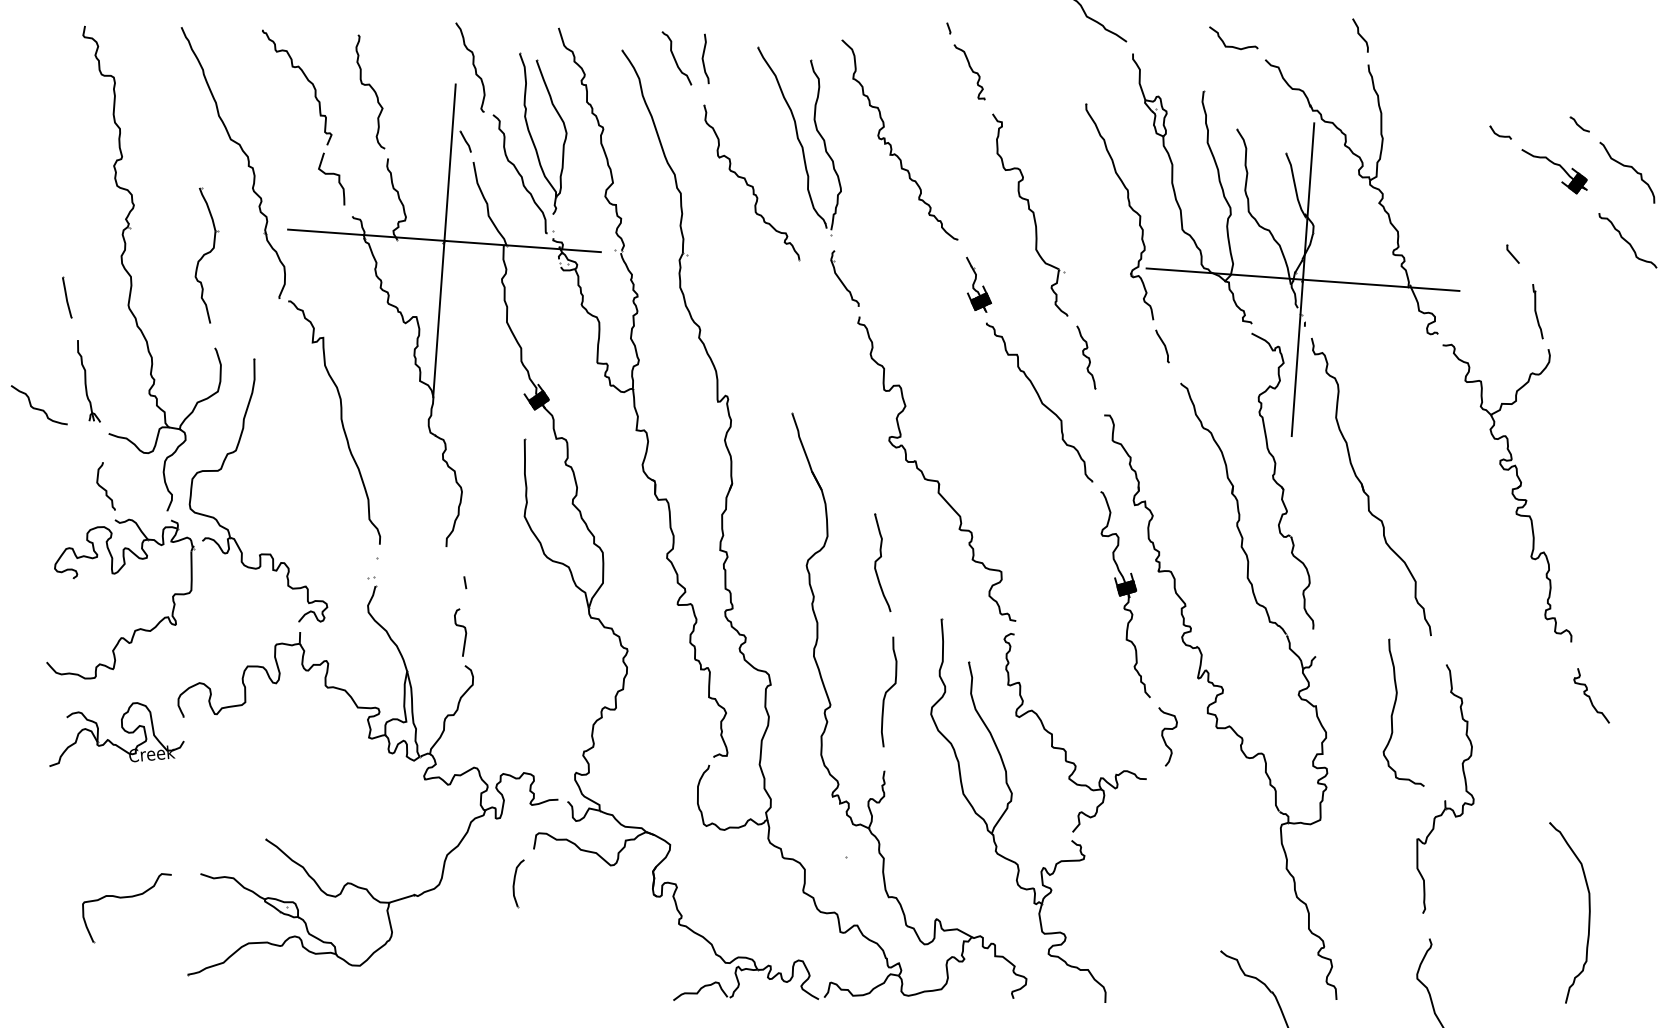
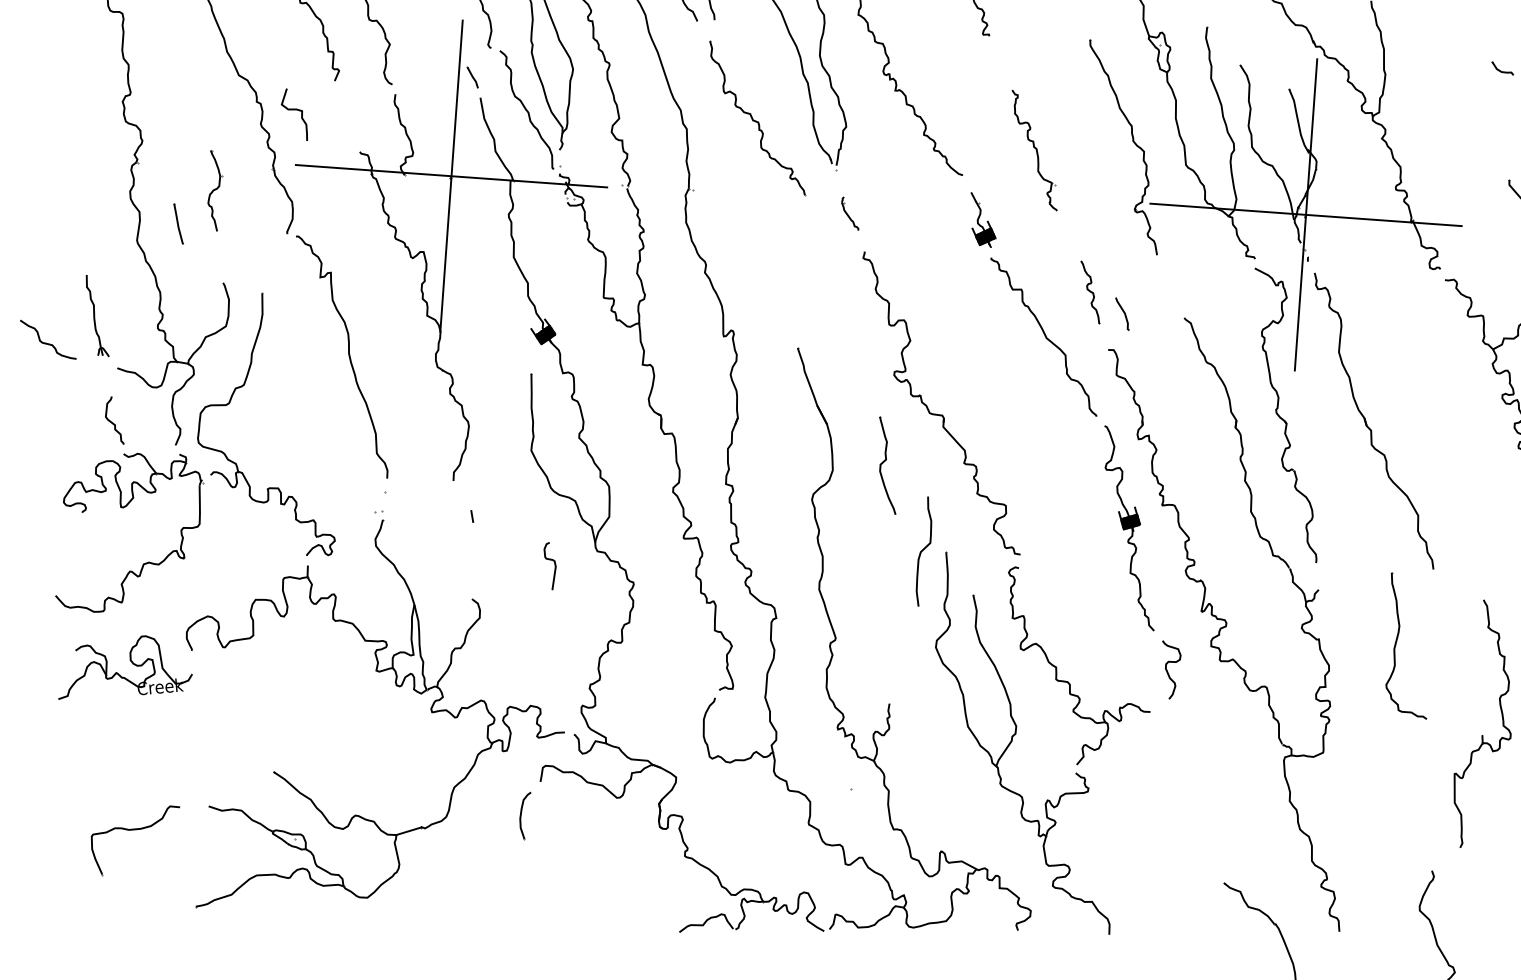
curve: (331, 174) -> (294, 110), moved
part: (1030, 214) -> (1034, 149), size x0.6
part: (206, 255) -> (214, 190), size x0.6
part: (844, 278) -> (849, 213), size x0.6
line: (67, 297) -> (178, 223), moved
curve: (1163, 345) -> (1123, 313), moved
part: (882, 562) -> (887, 465), moved
curve: (464, 630) -> (554, 564), moved
curve: (889, 690) -> (924, 550), moved
part: (1445, 800) -> (1482, 735), moved

